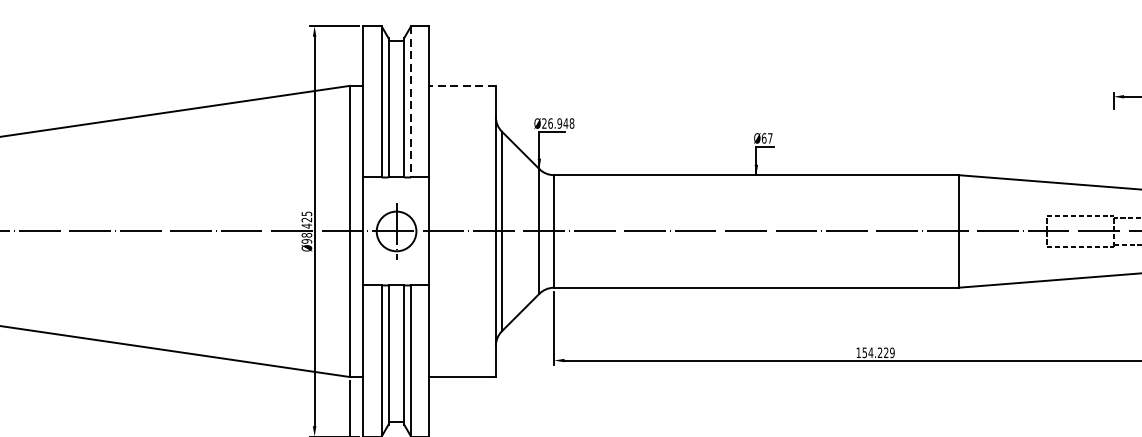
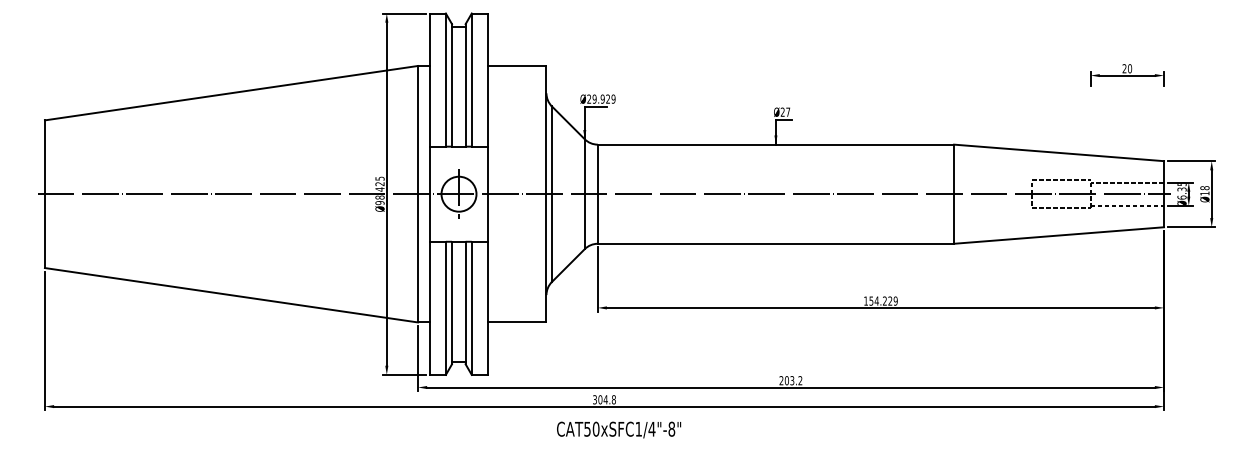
line: (461, 85) -> (516, 65), dashed -> solid
line: (410, 102) -> (471, 80), dashed -> solid
text: (560, 122) -> (603, 98), Ø26.948 -> Ø29.929
text: (763, 137) -> (782, 111), Ø67 -> Ø27

